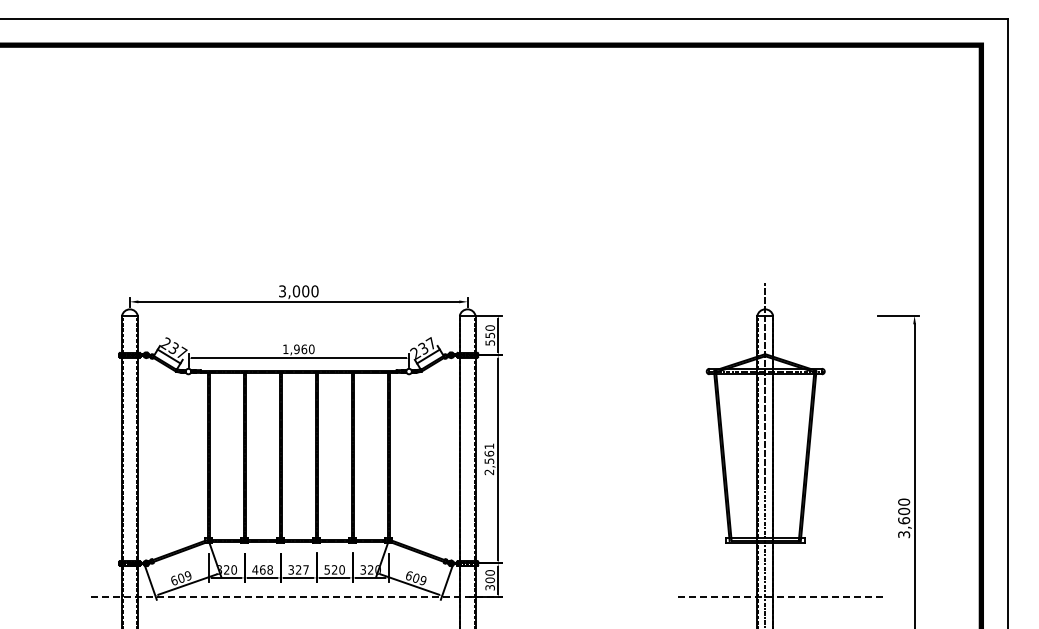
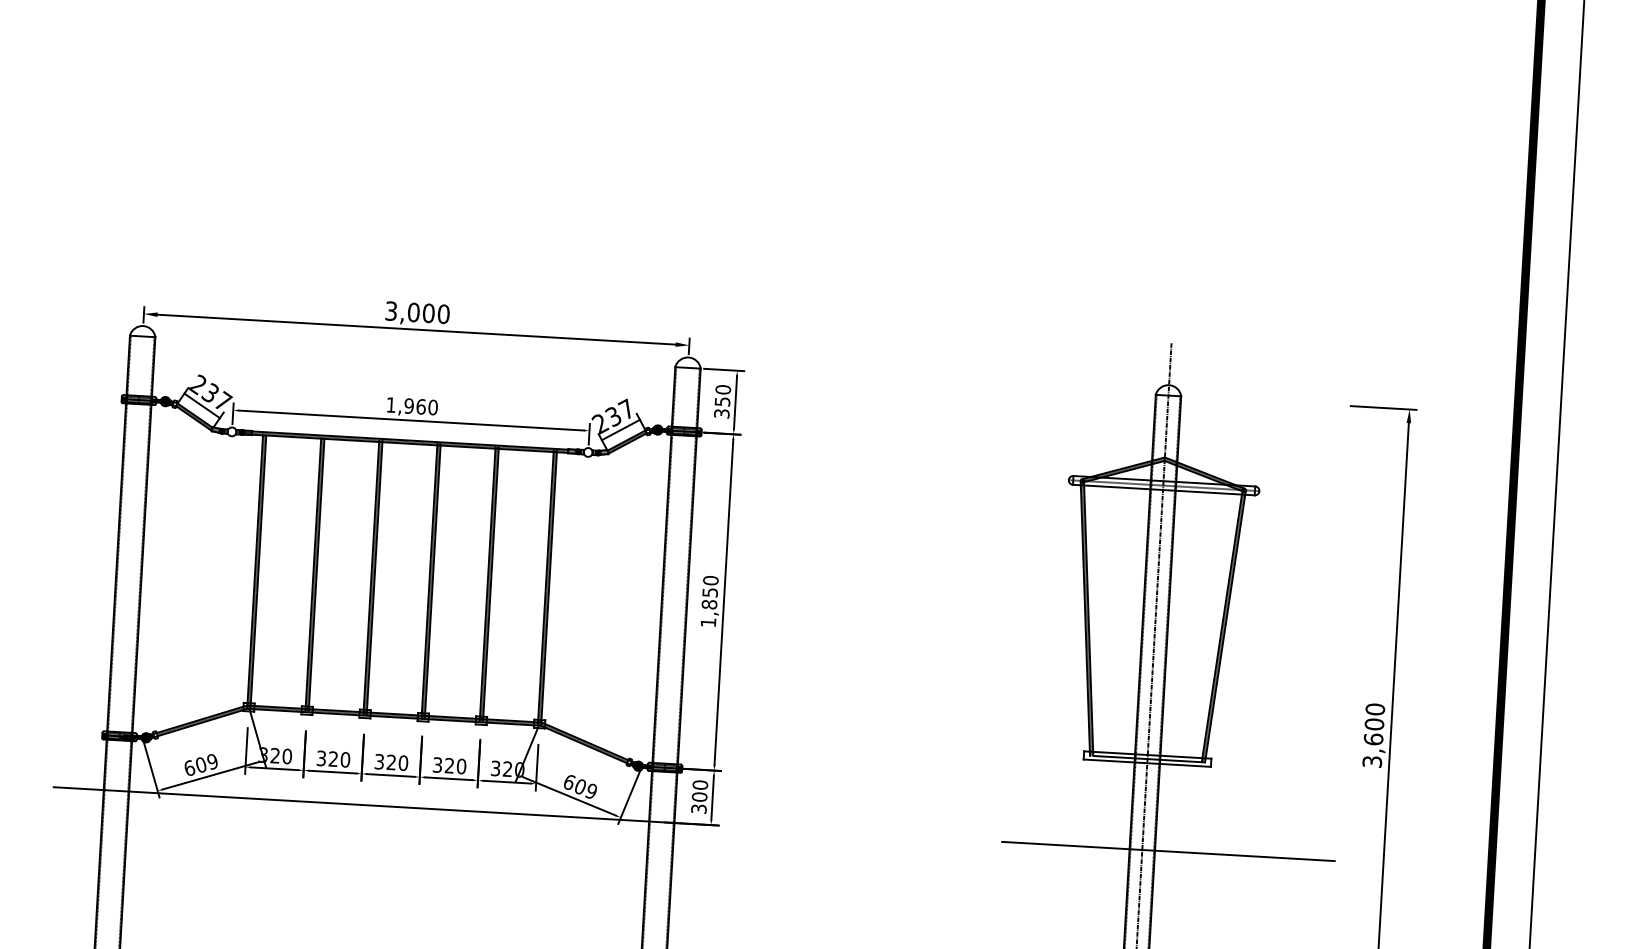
text: (489, 342) -> (720, 413), 550 -> 350
text: (489, 459) -> (709, 601), 2,561 -> 1,850
text: (262, 569) -> (333, 758), 468 -> 320
text: (305, 569) -> (402, 762), 327 -> 320
text: (326, 569) -> (436, 764), 520 -> 320
line: (297, 597) -> (386, 806), dashed -> solid
line: (781, 597) -> (1168, 851), dashed -> solid

